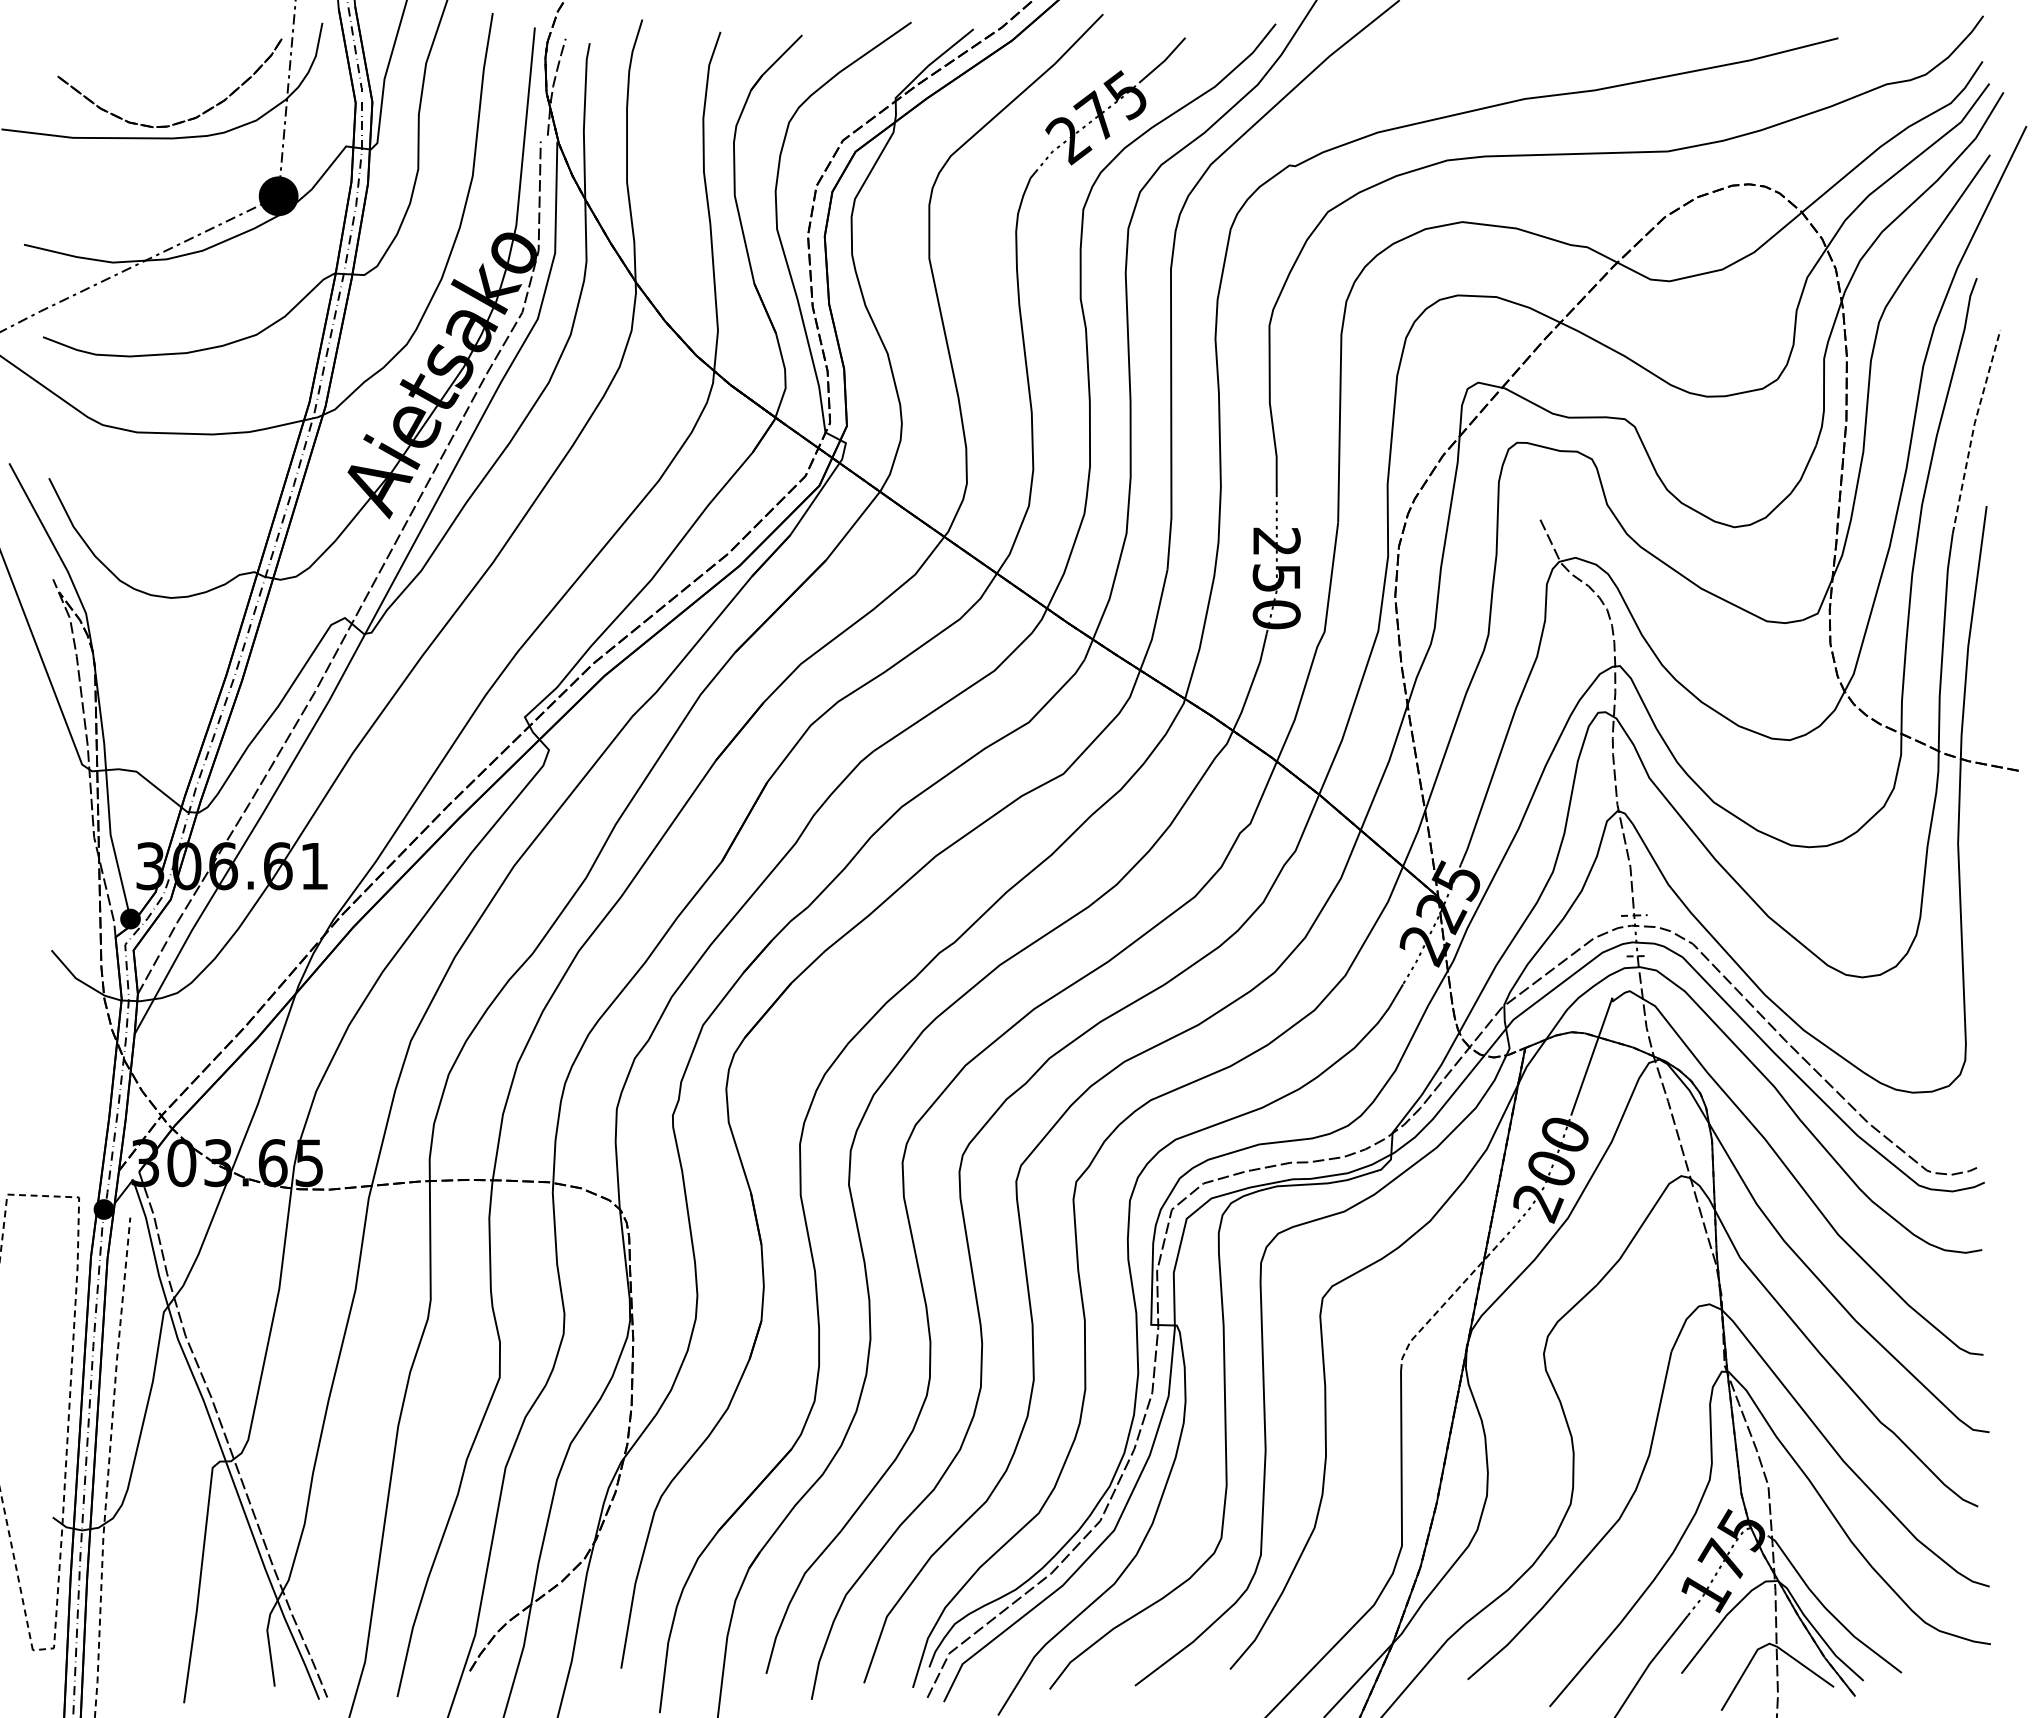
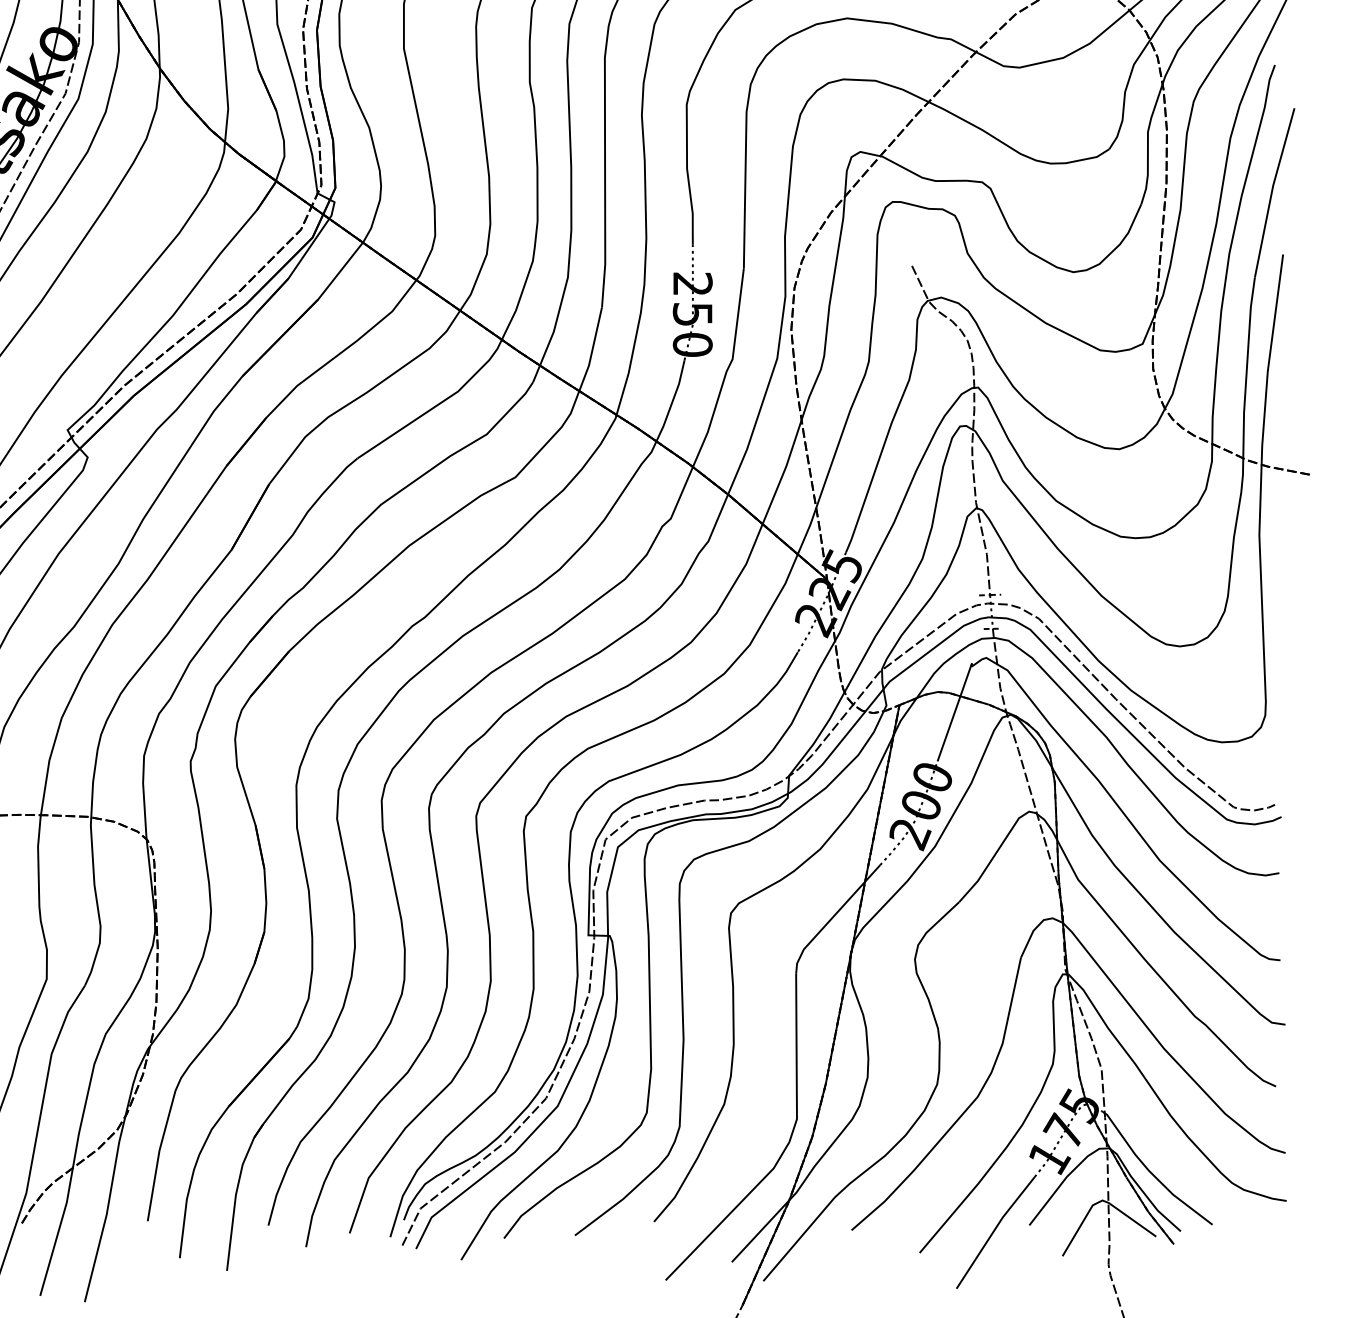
line: (1973, 430) -> (1272, 191), dashed -> solid
line: (1445, 1303) -> (833, 917), dashed -> solid

